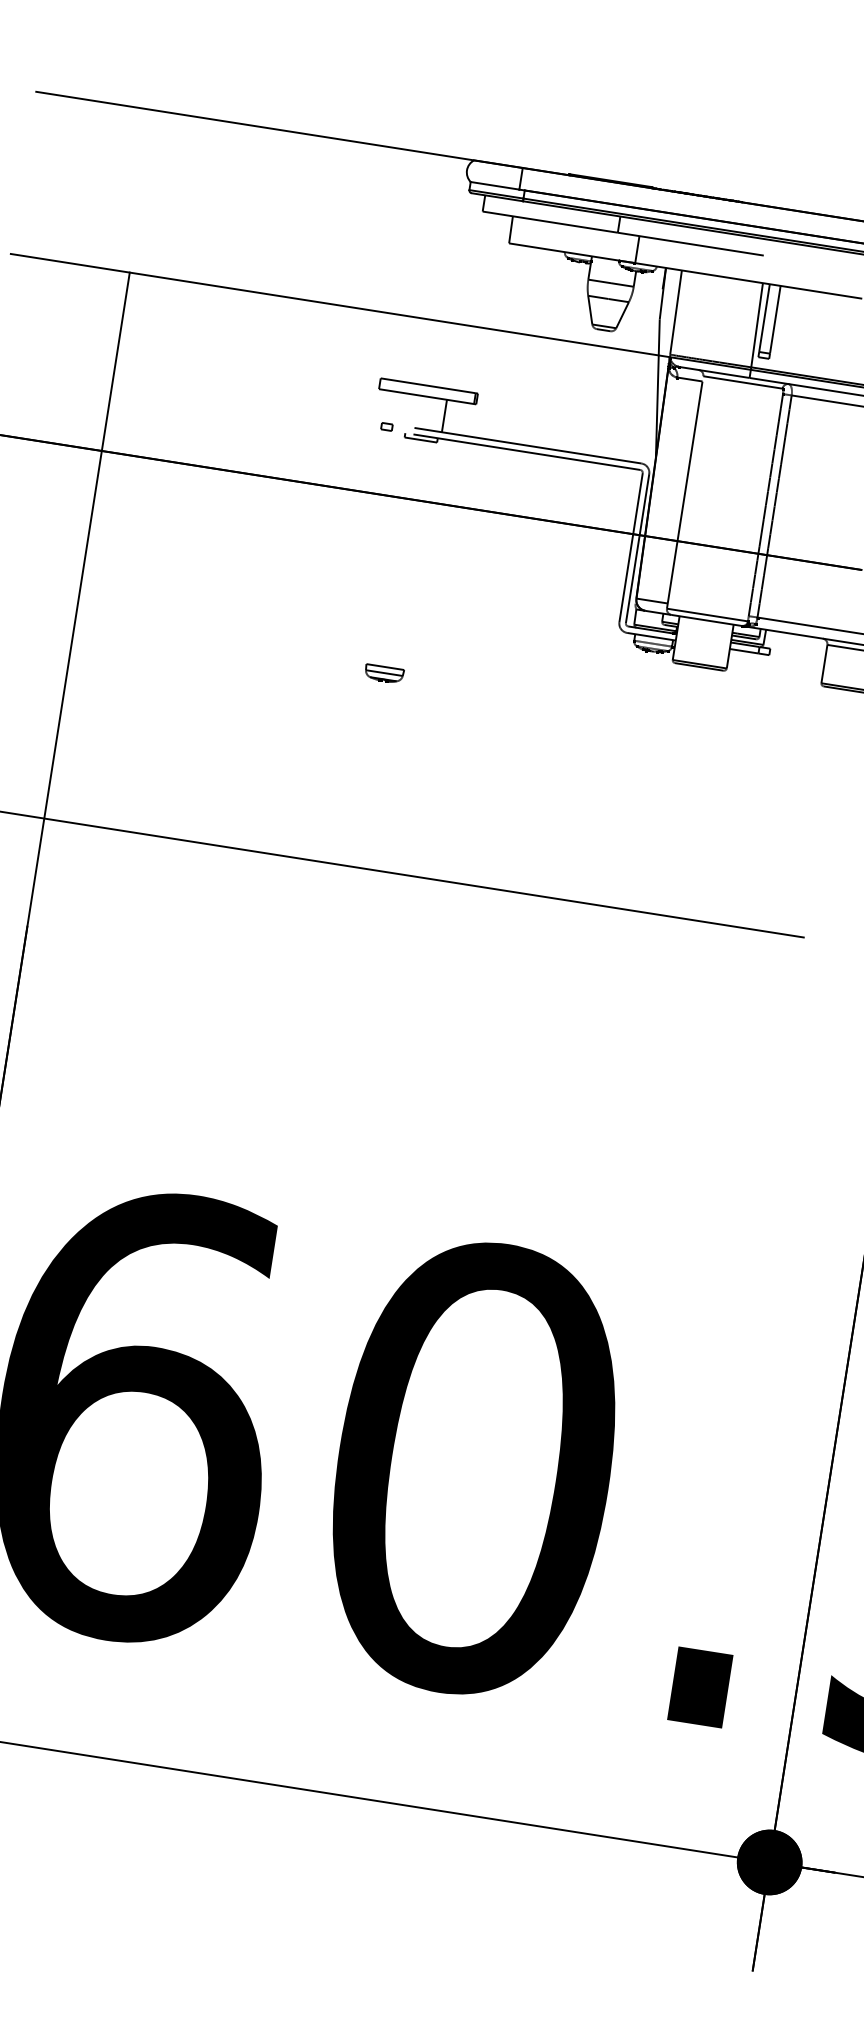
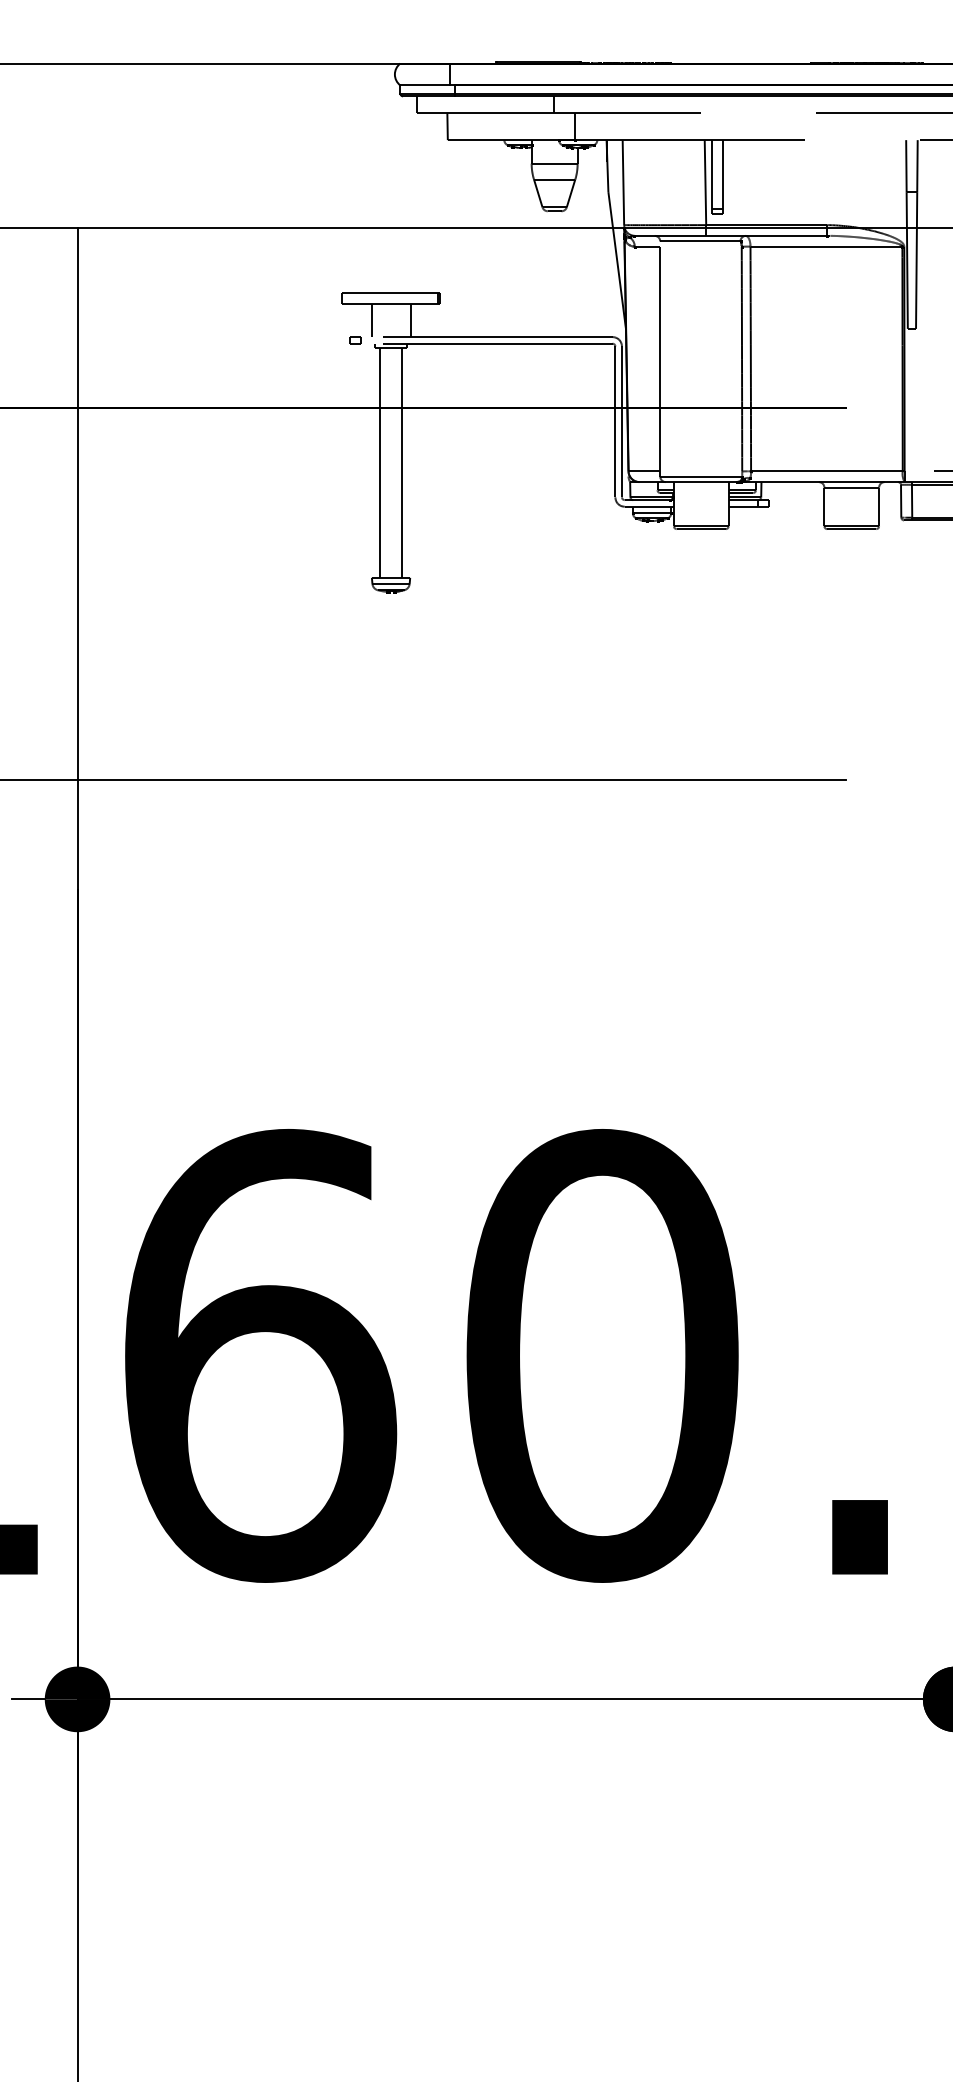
line: (405, 409) -> (371, 320), added
line: (392, 551) -> (380, 462), added
line: (414, 554) -> (402, 462), added

